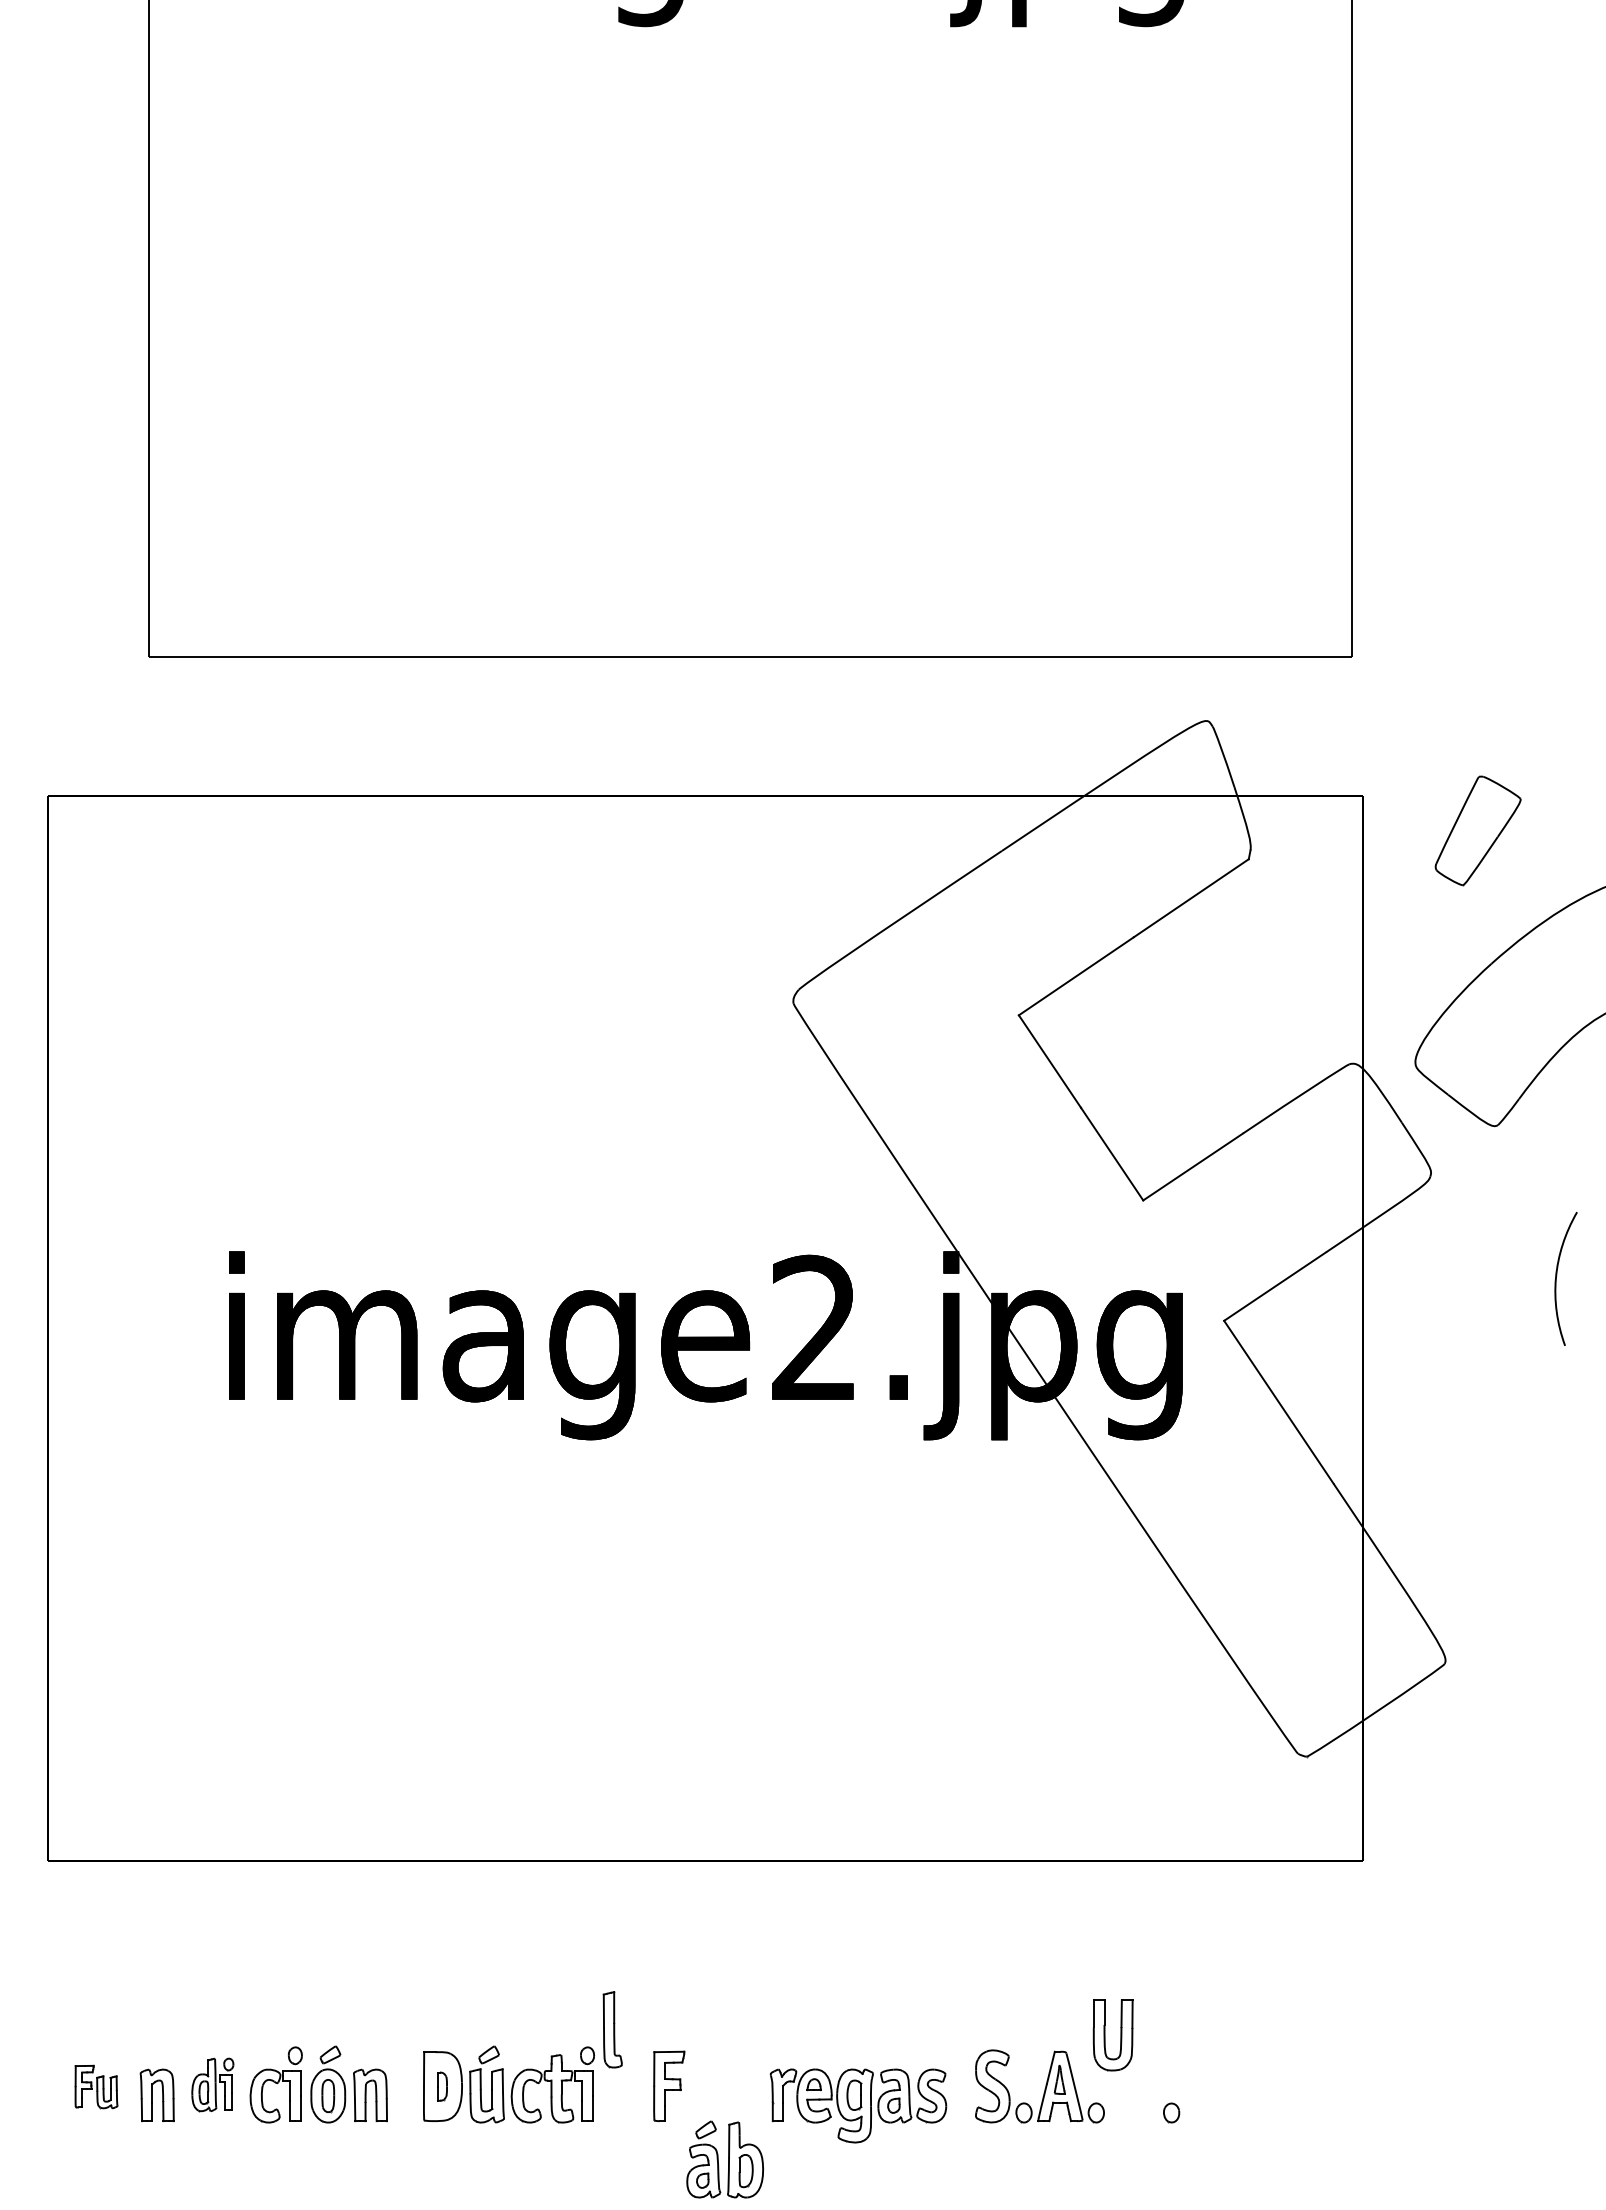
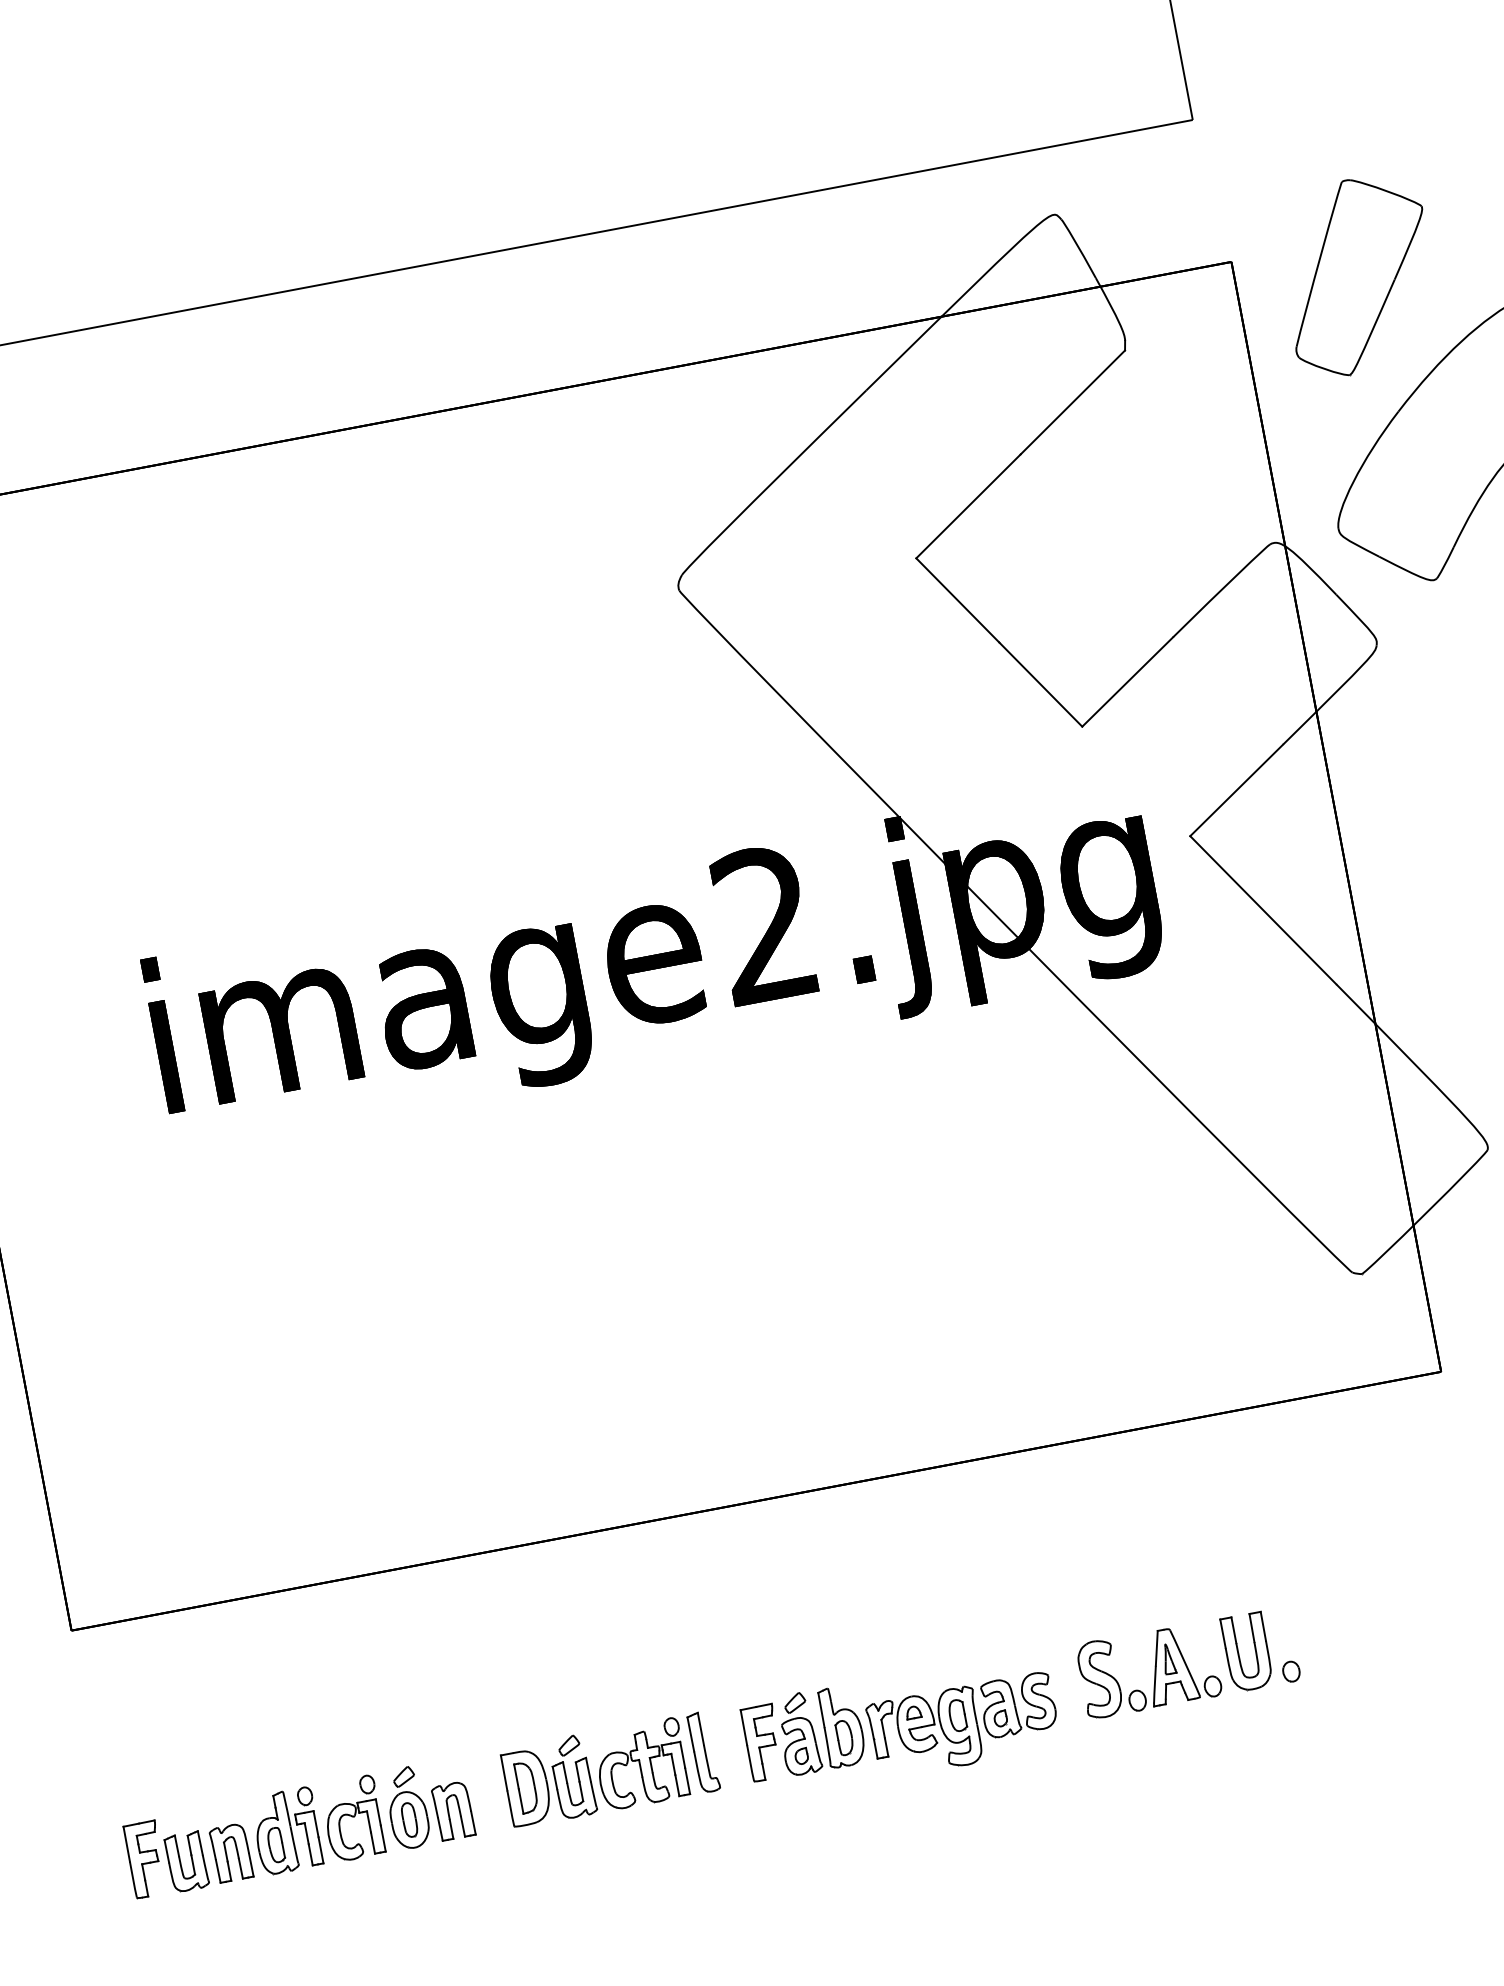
part: (1477, 830) -> (1357, 275), size x1.67
part: (612, 2029) -> (703, 1752), moved
part: (1105, 2035) -> (1239, 1654), moved
part: (212, 2084) -> (286, 1830), size x1.43
part: (96, 2086) -> (166, 1855), size x1.67
part: (442, 2086) -> (526, 1787), size x1.67
part: (724, 2159) -> (820, 1730), moved

